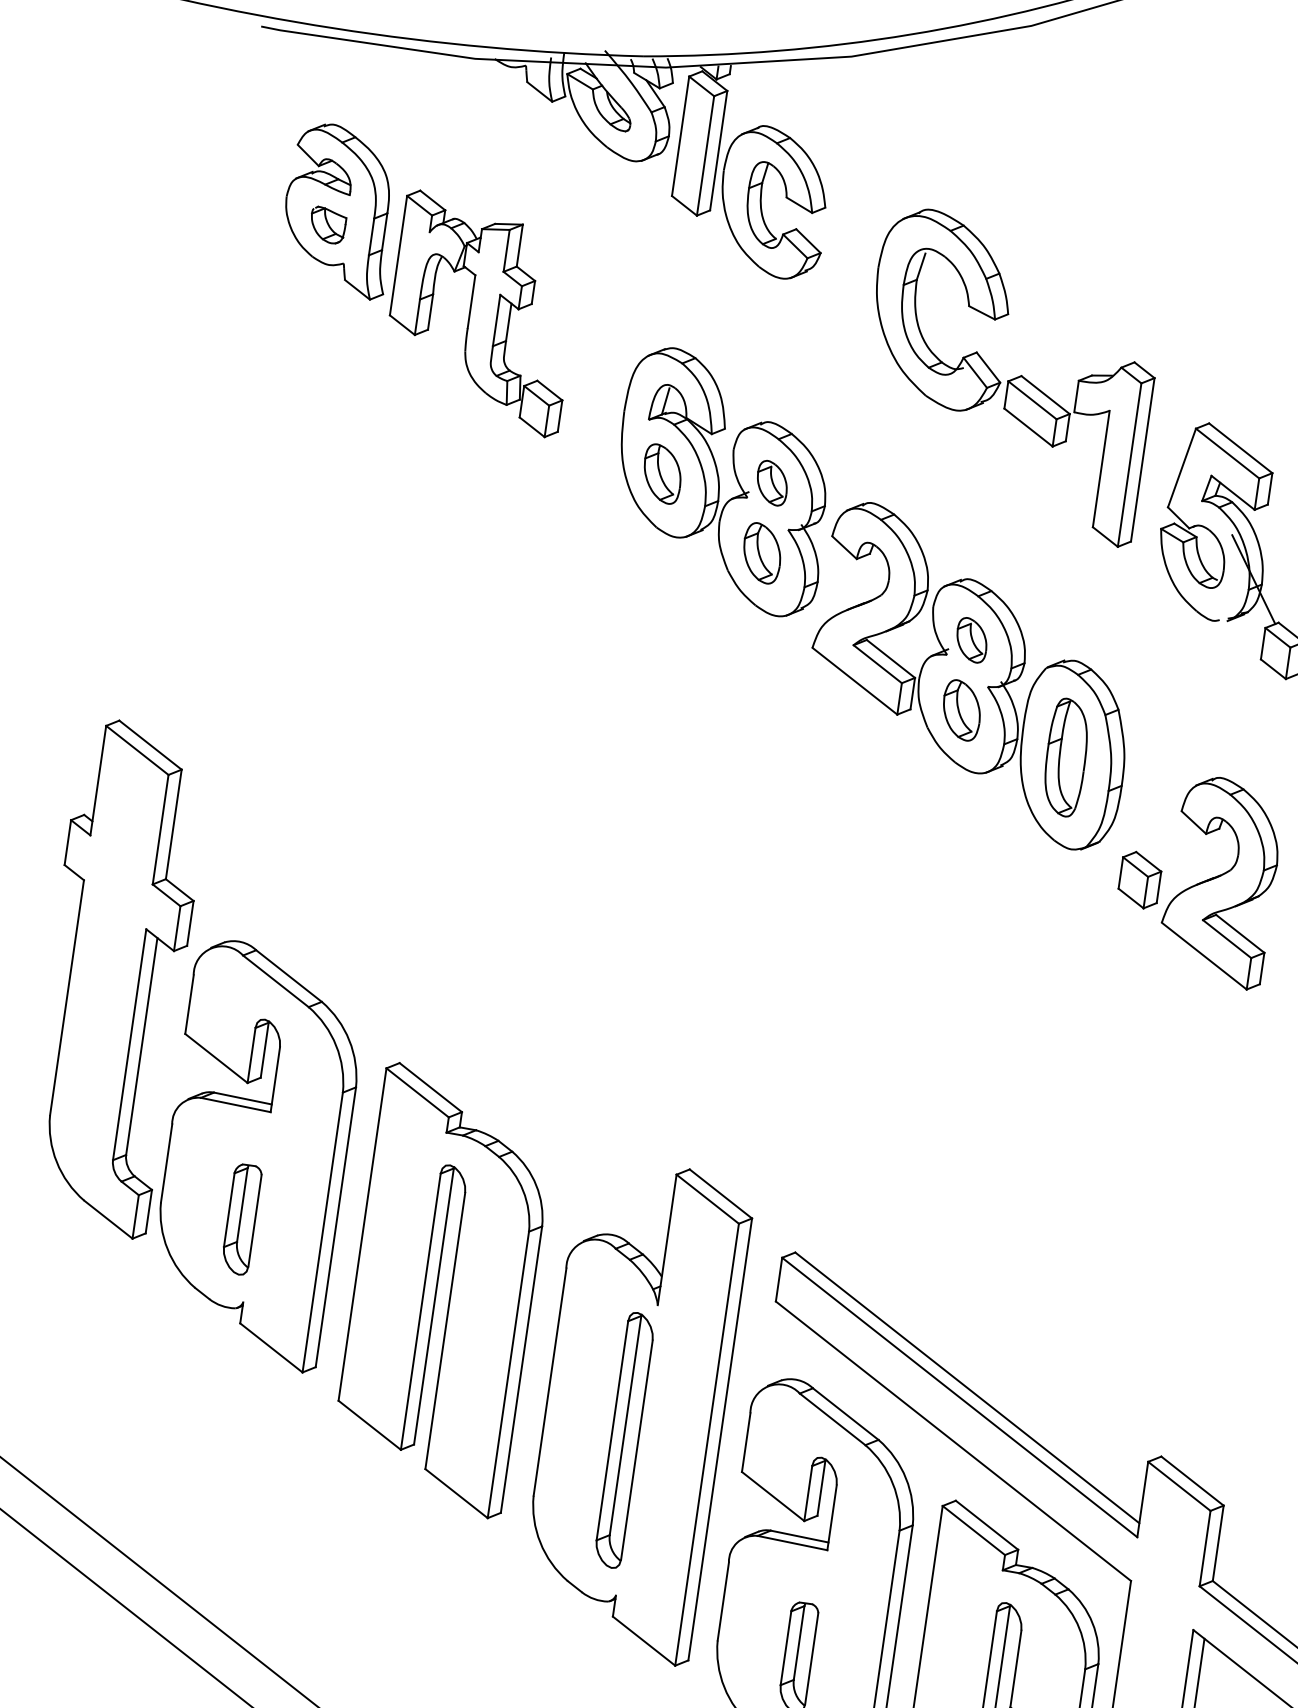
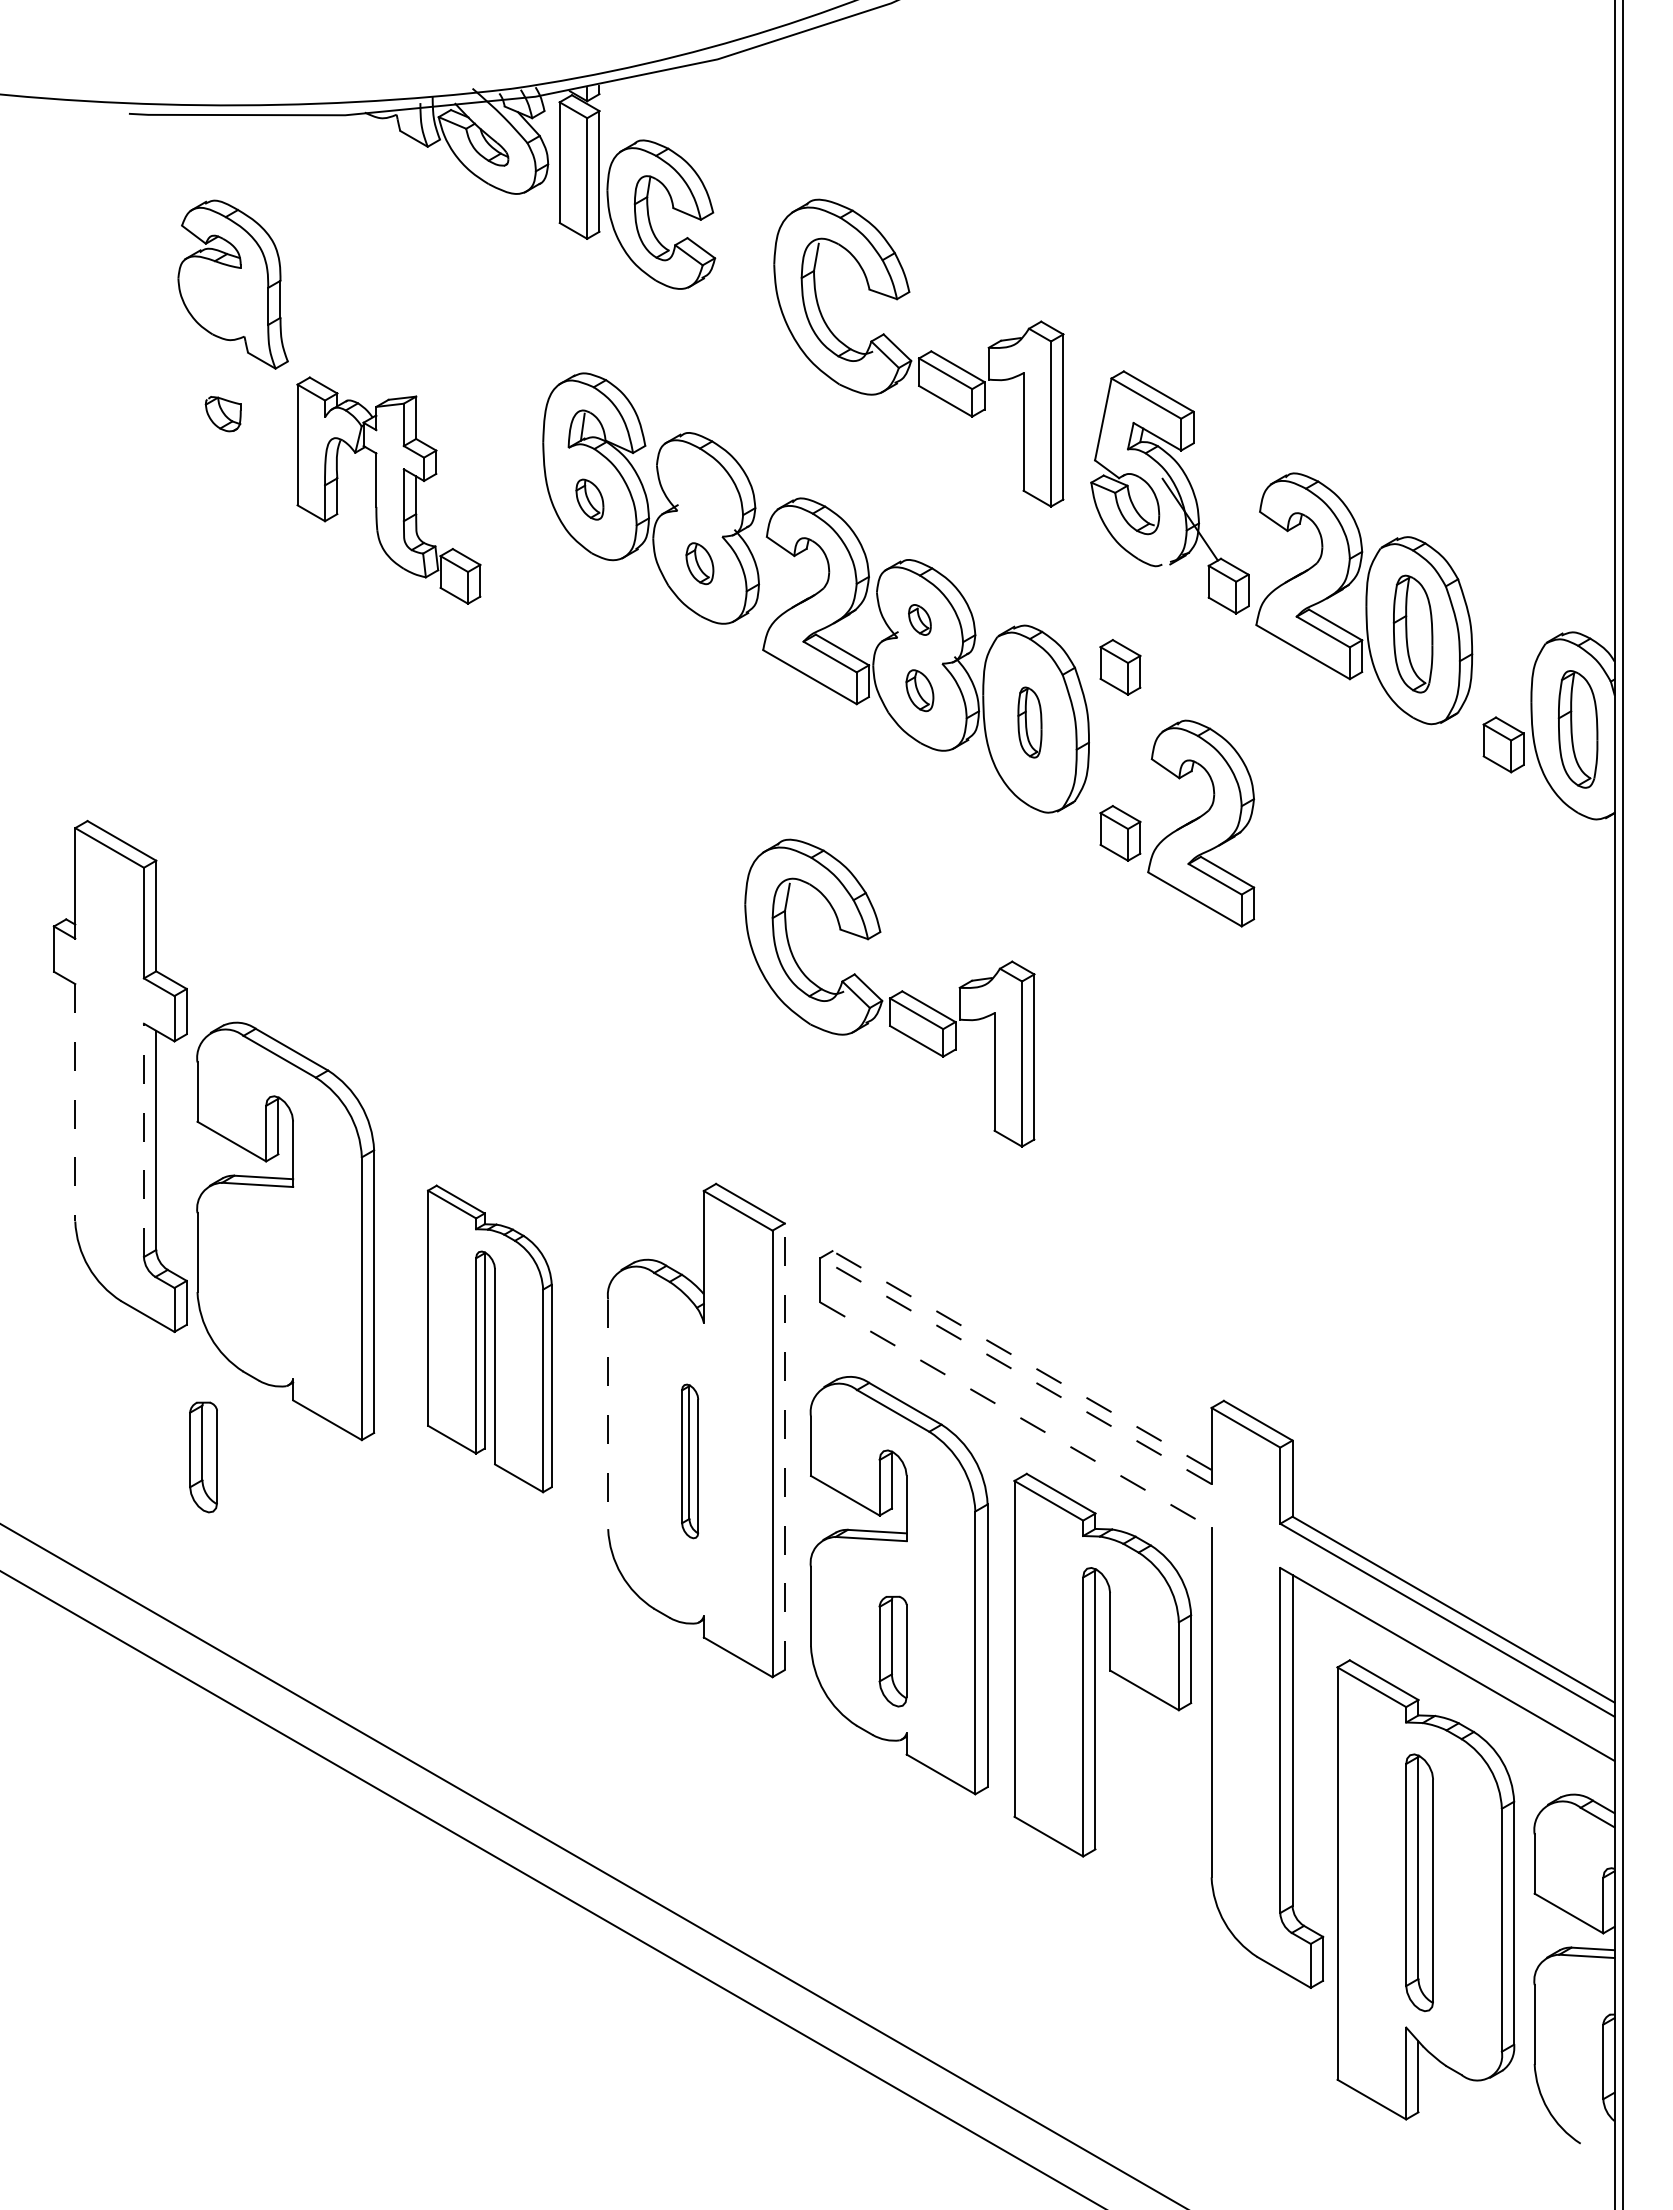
part: (327, 225) -> (222, 414), moved
part: (482, 313) -> (388, 490), moved
part: (662, 473) -> (589, 499), size x0.7
part: (771, 482) -> (699, 492), removed
part: (761, 552) -> (699, 563), size x0.7
part: (971, 639) -> (919, 619), size x0.7
part: (961, 710) -> (919, 690), size x0.7
part: (1163, 715) -> (1120, 667), added
part: (1065, 757) -> (1029, 722), size x0.6
line: (67, 997) -> (75, 1102), solid -> dashed
part: (888, 1004) -> (889, 992), added
line: (129, 1044) -> (143, 1140), solid -> dashed
part: (241, 1219) -> (203, 1457), moved
part: (443, 1290) -> (489, 1338), size x0.7
line: (550, 1382) -> (608, 1414), solid -> dashed
line: (967, 1387) -> (1022, 1360), solid -> dashed
line: (959, 1397) -> (1015, 1371), solid -> dashed
line: (719, 1439) -> (784, 1446), solid -> dashed
part: (623, 1440) -> (689, 1461), size x0.6
line: (953, 1441) -> (1015, 1415), solid -> dashed

